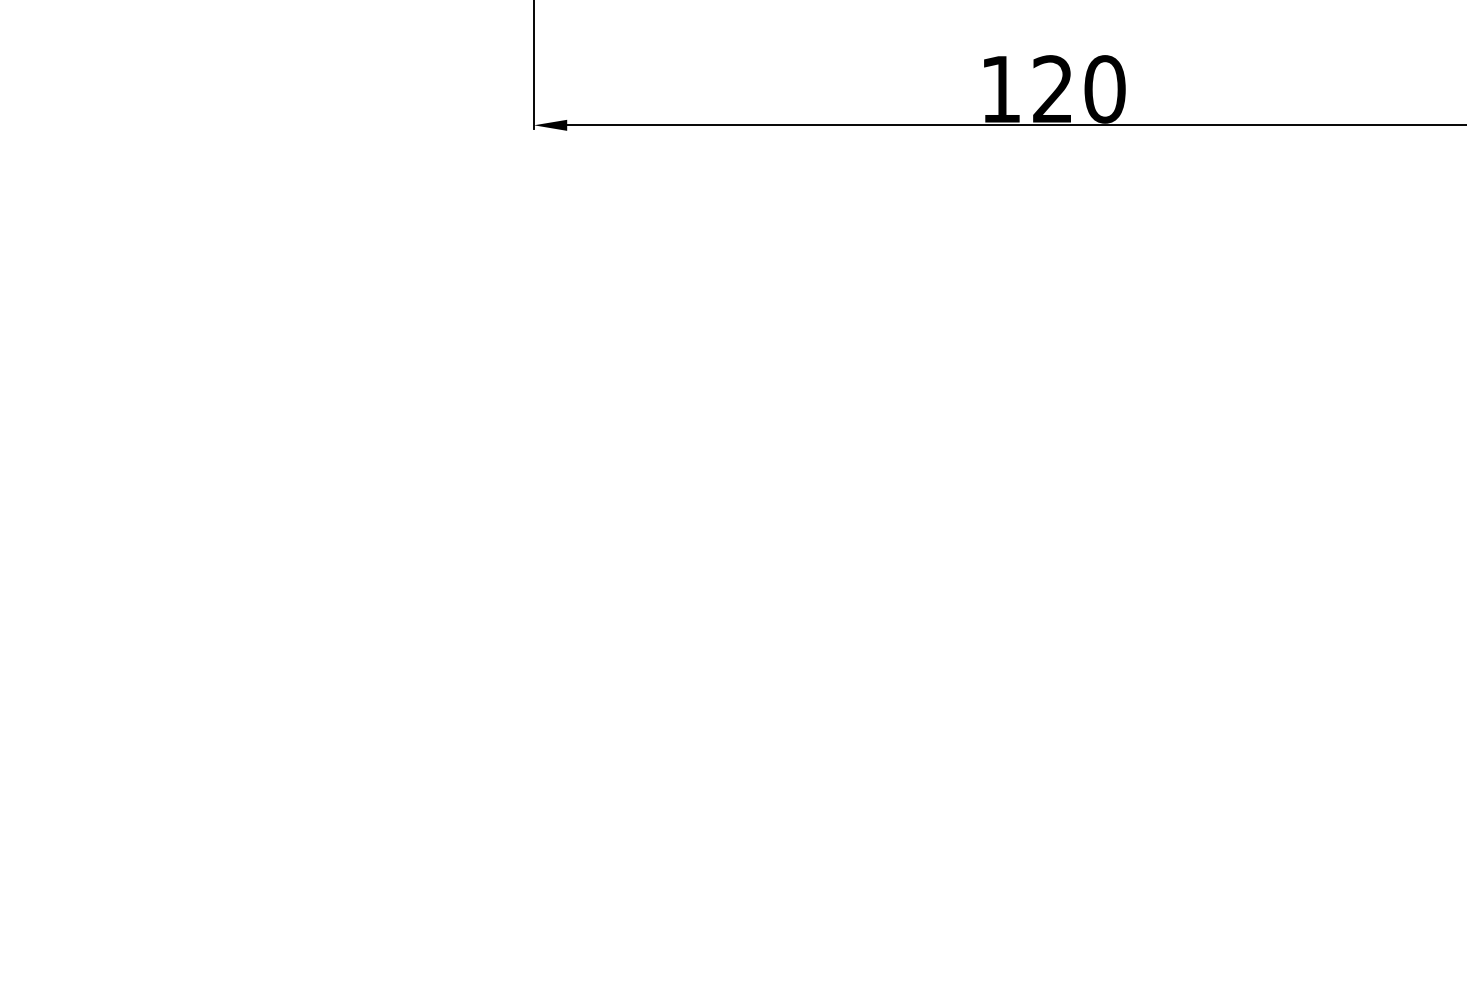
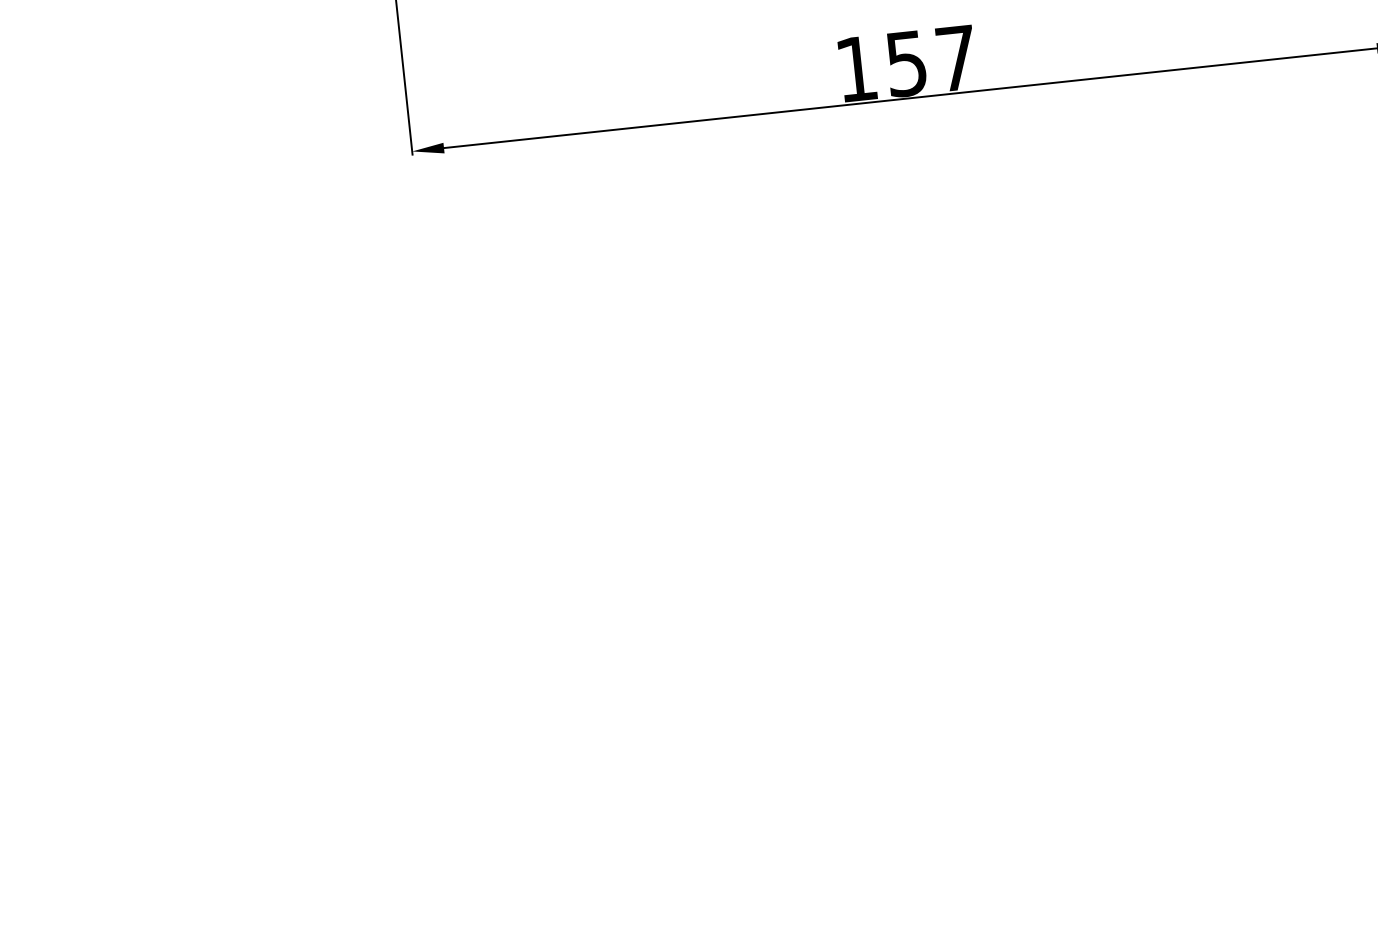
text: (1079, 89) -> (932, 61), 120 -> 157

